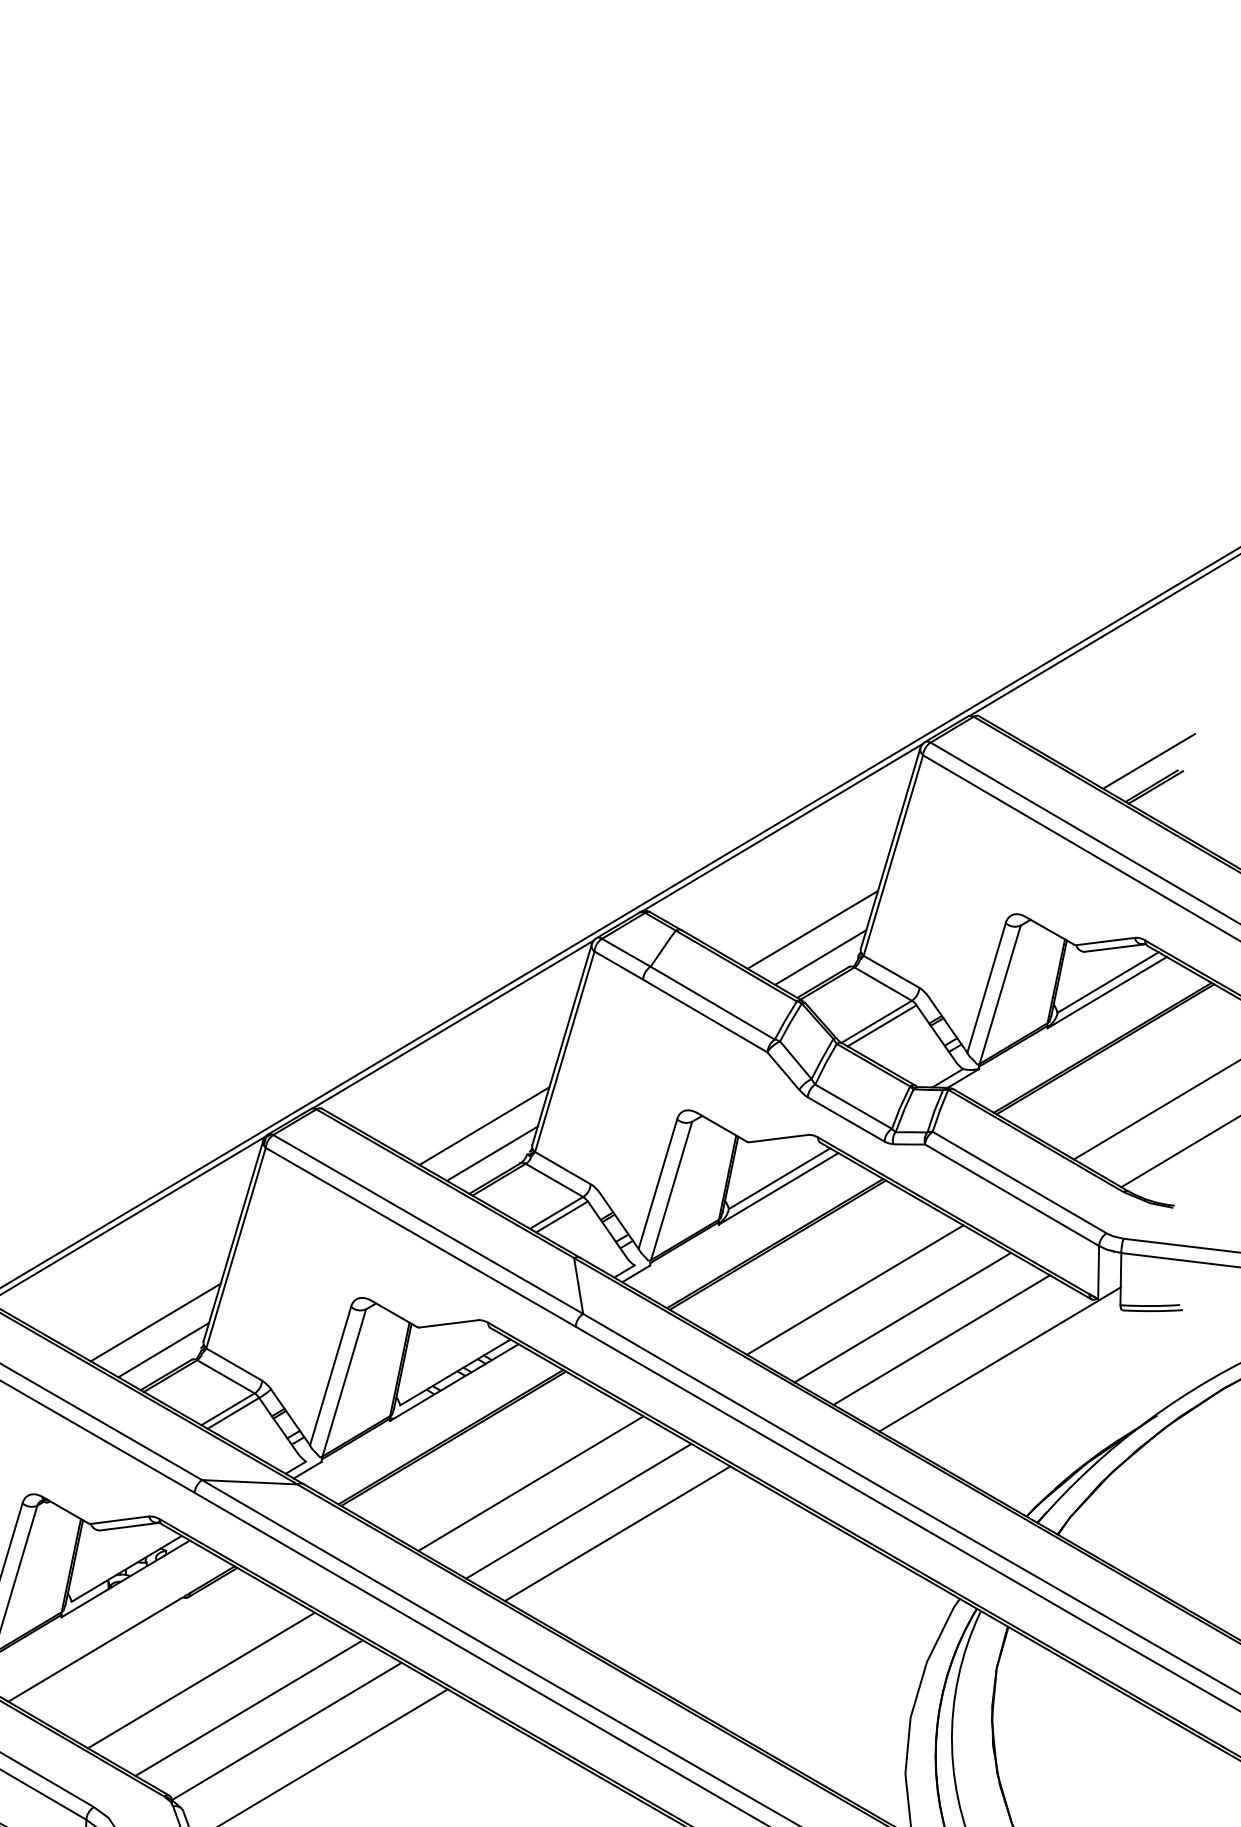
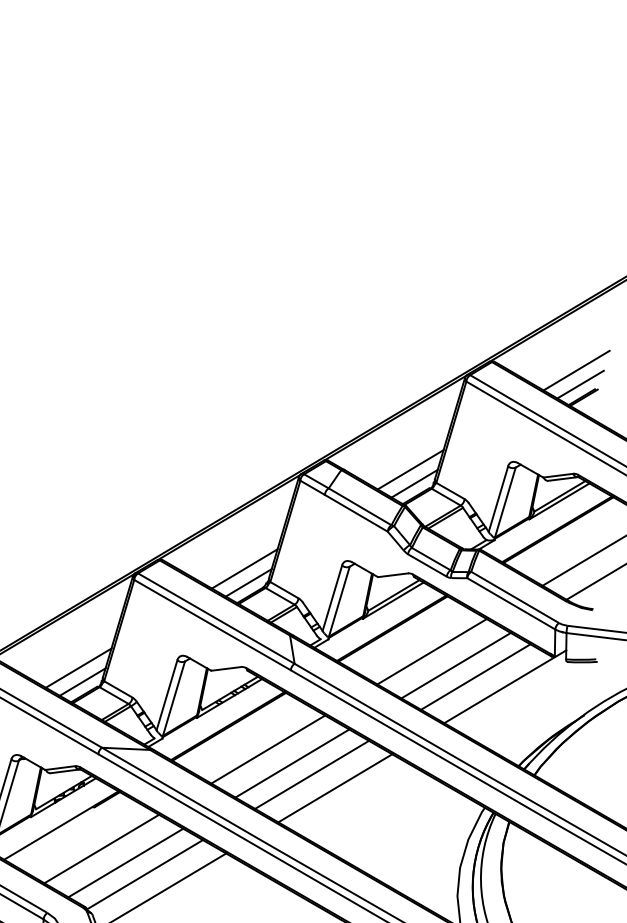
line: (1141, 733) -> (576, 370), added
line: (664, 1560) -> (335, 788), added

